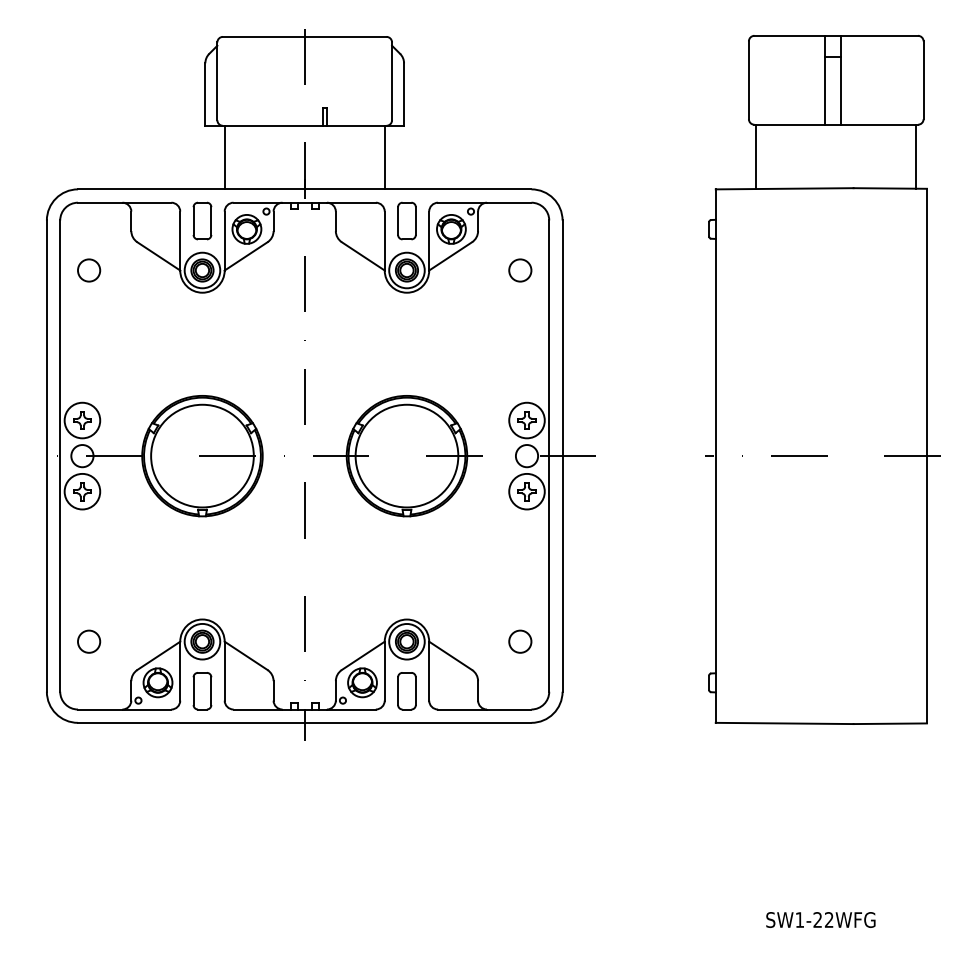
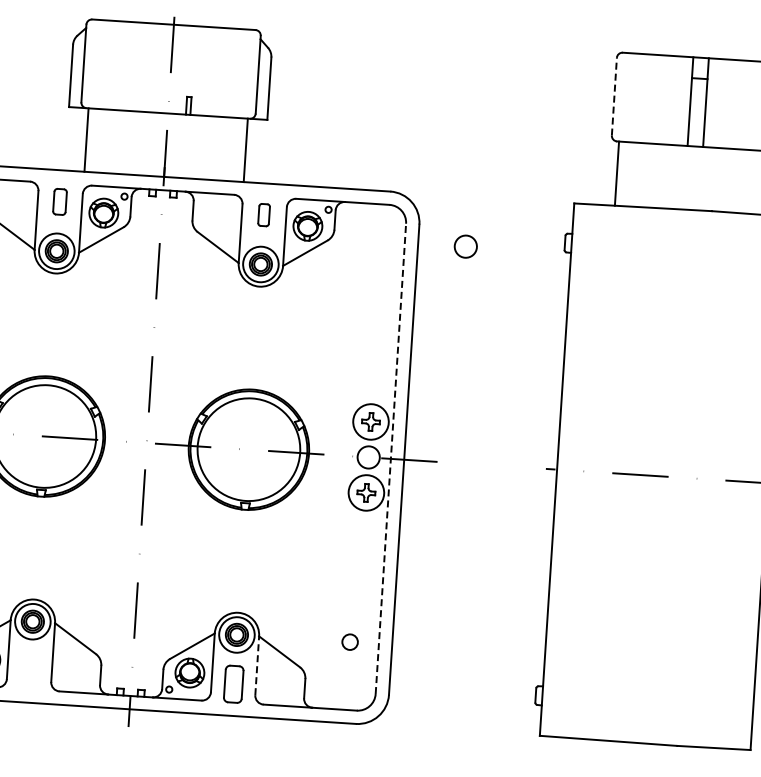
line: (748, 80) -> (613, 96), solid -> dashed
part: (202, 220) -> (60, 201), size x0.7
part: (406, 220) -> (263, 214), size x0.6
circle: (520, 270) -> (466, 246), moved
line: (549, 456) -> (391, 459), solid -> dashed
circle: (520, 641) -> (350, 642), size x0.7
line: (429, 670) -> (257, 665), solid -> dashed
part: (202, 691) -> (29, 671), removed

